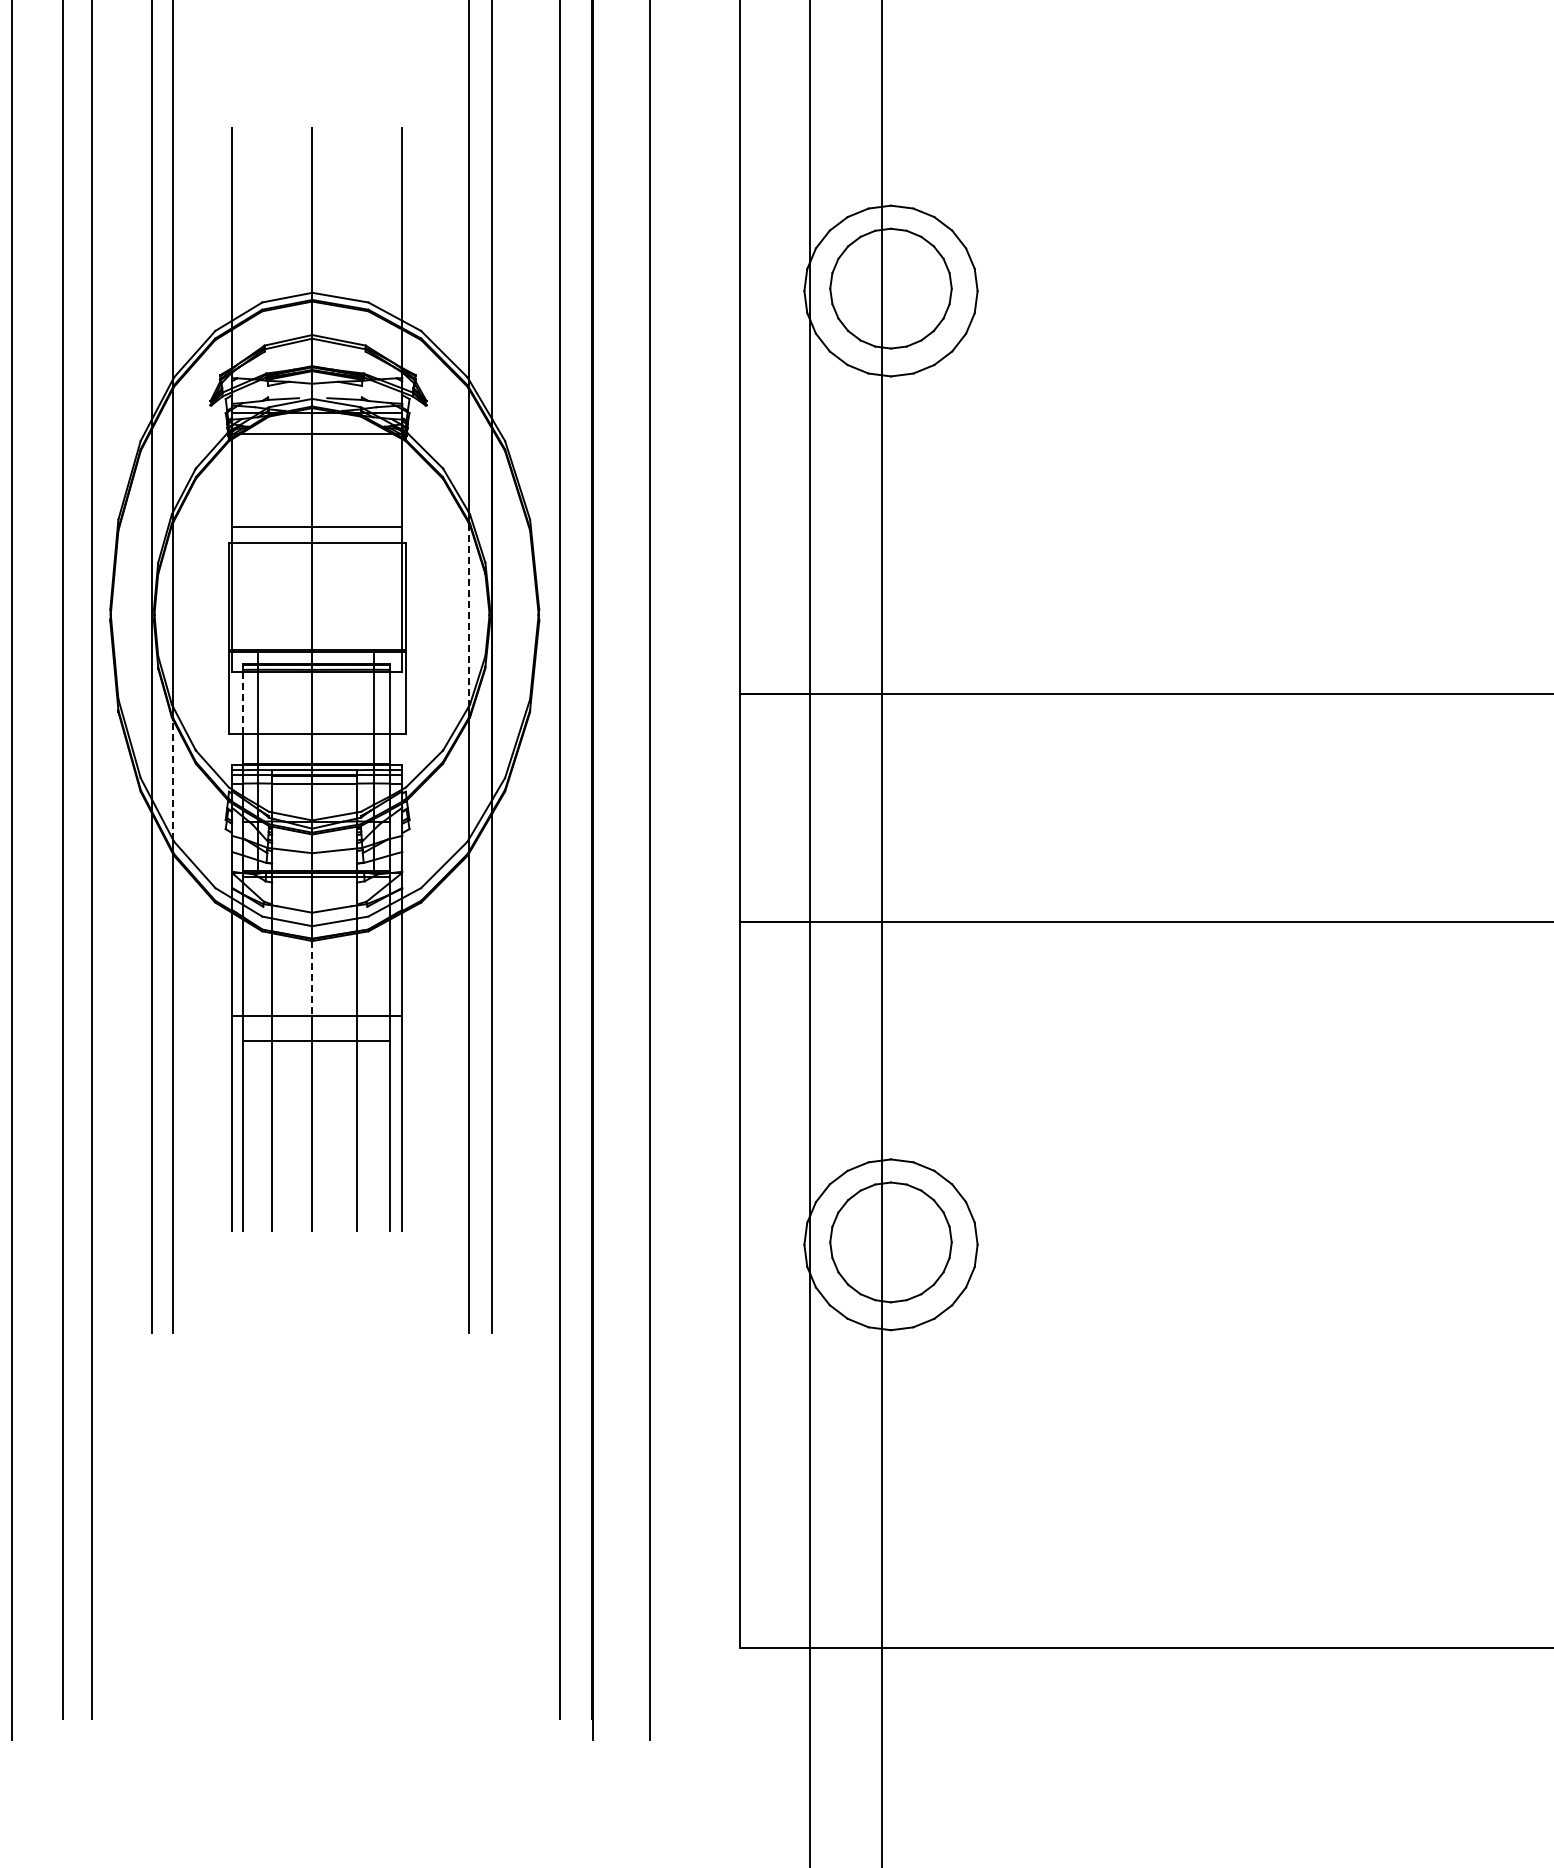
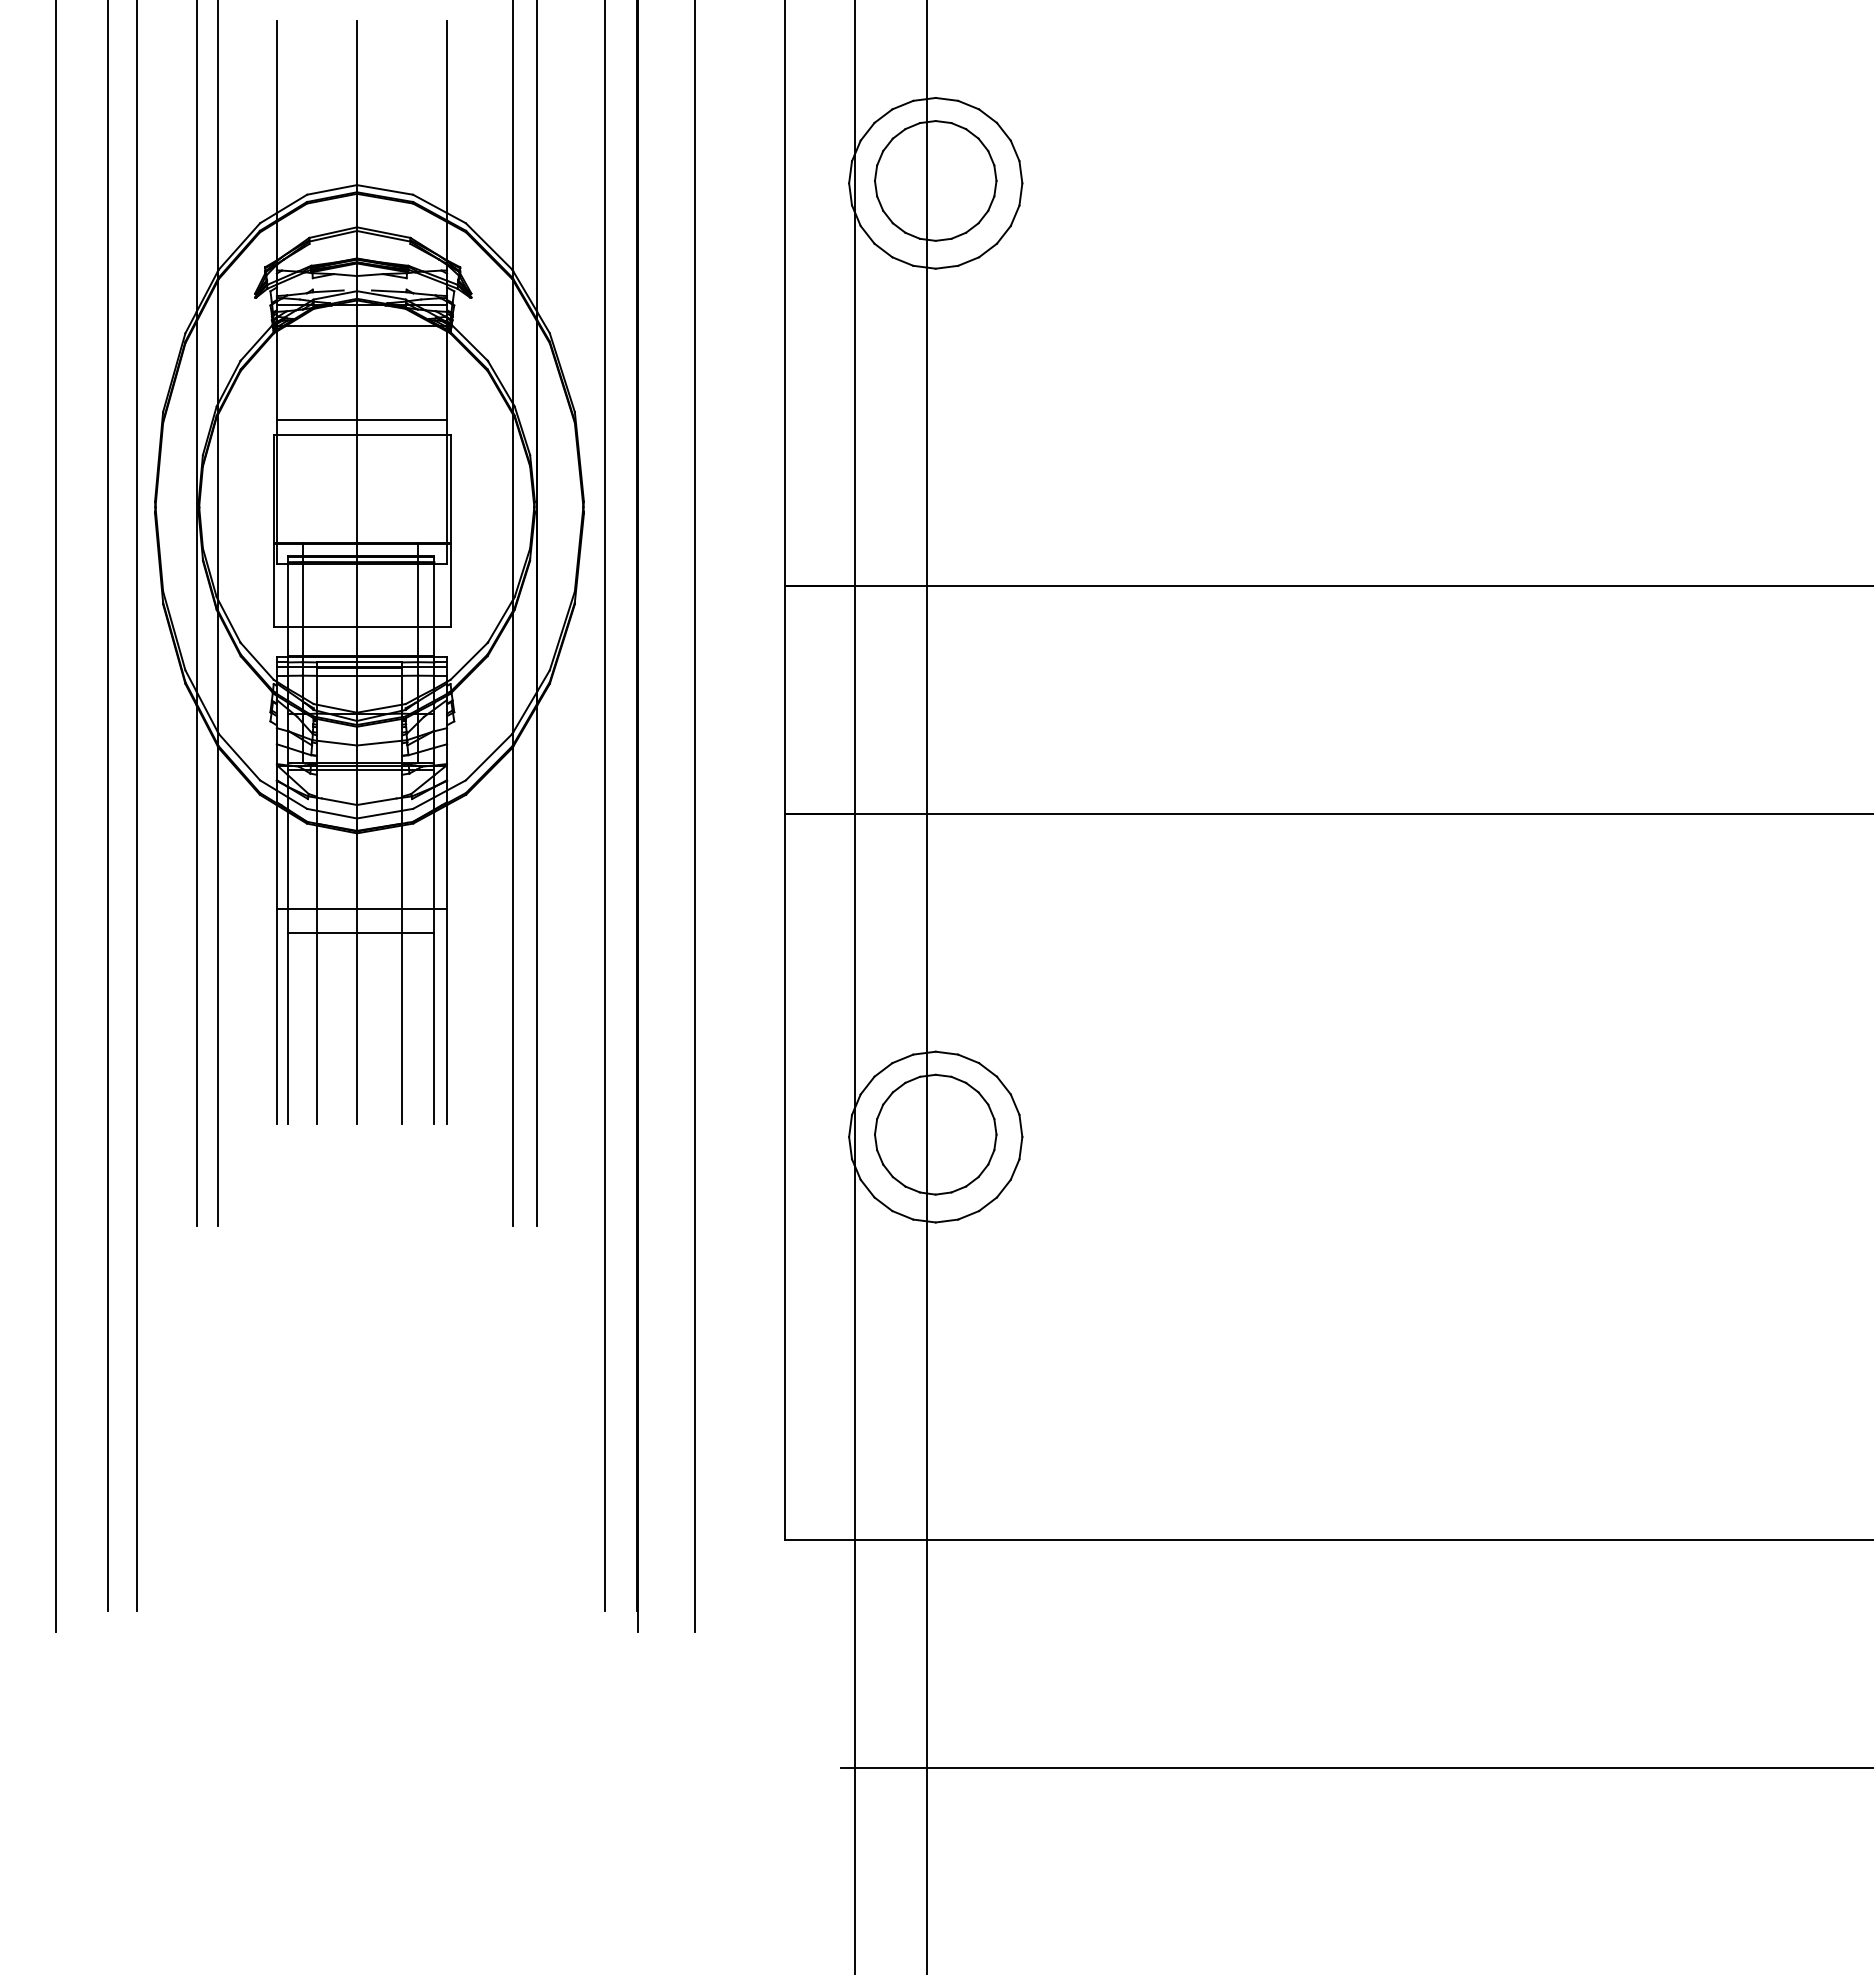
line: (468, 614) -> (513, 506), dashed -> solid
line: (243, 702) -> (288, 594), dashed -> solid
line: (172, 779) -> (217, 671), dashed -> solid
line: (312, 978) -> (357, 870), dashed -> solid

